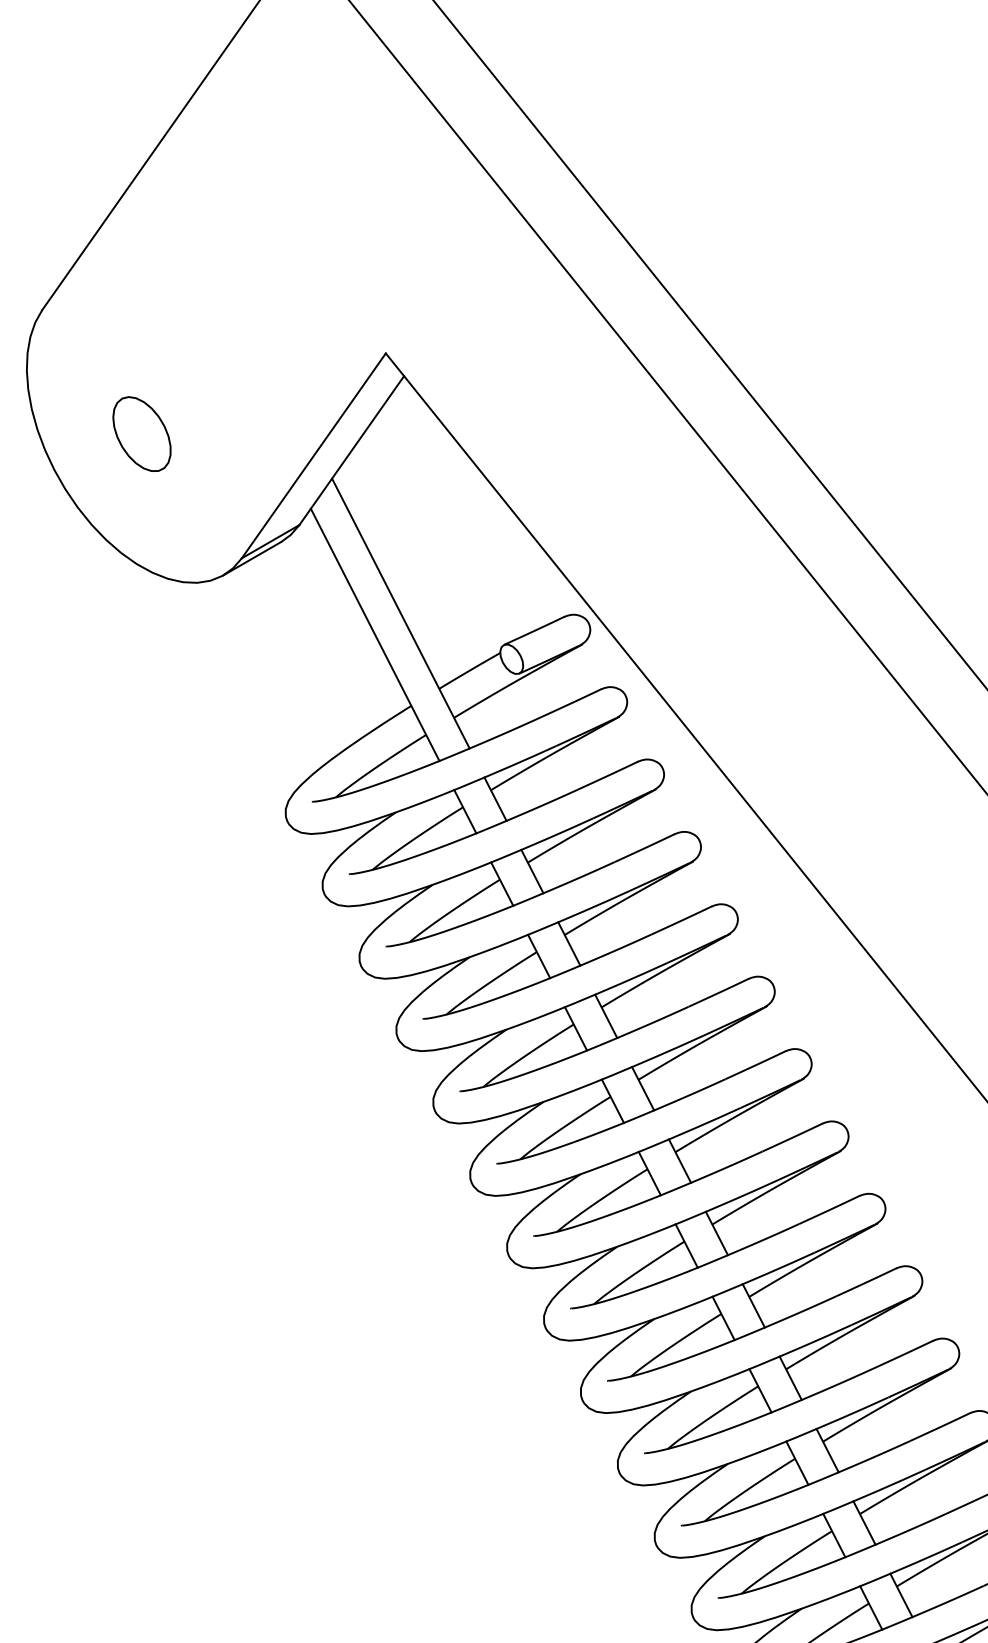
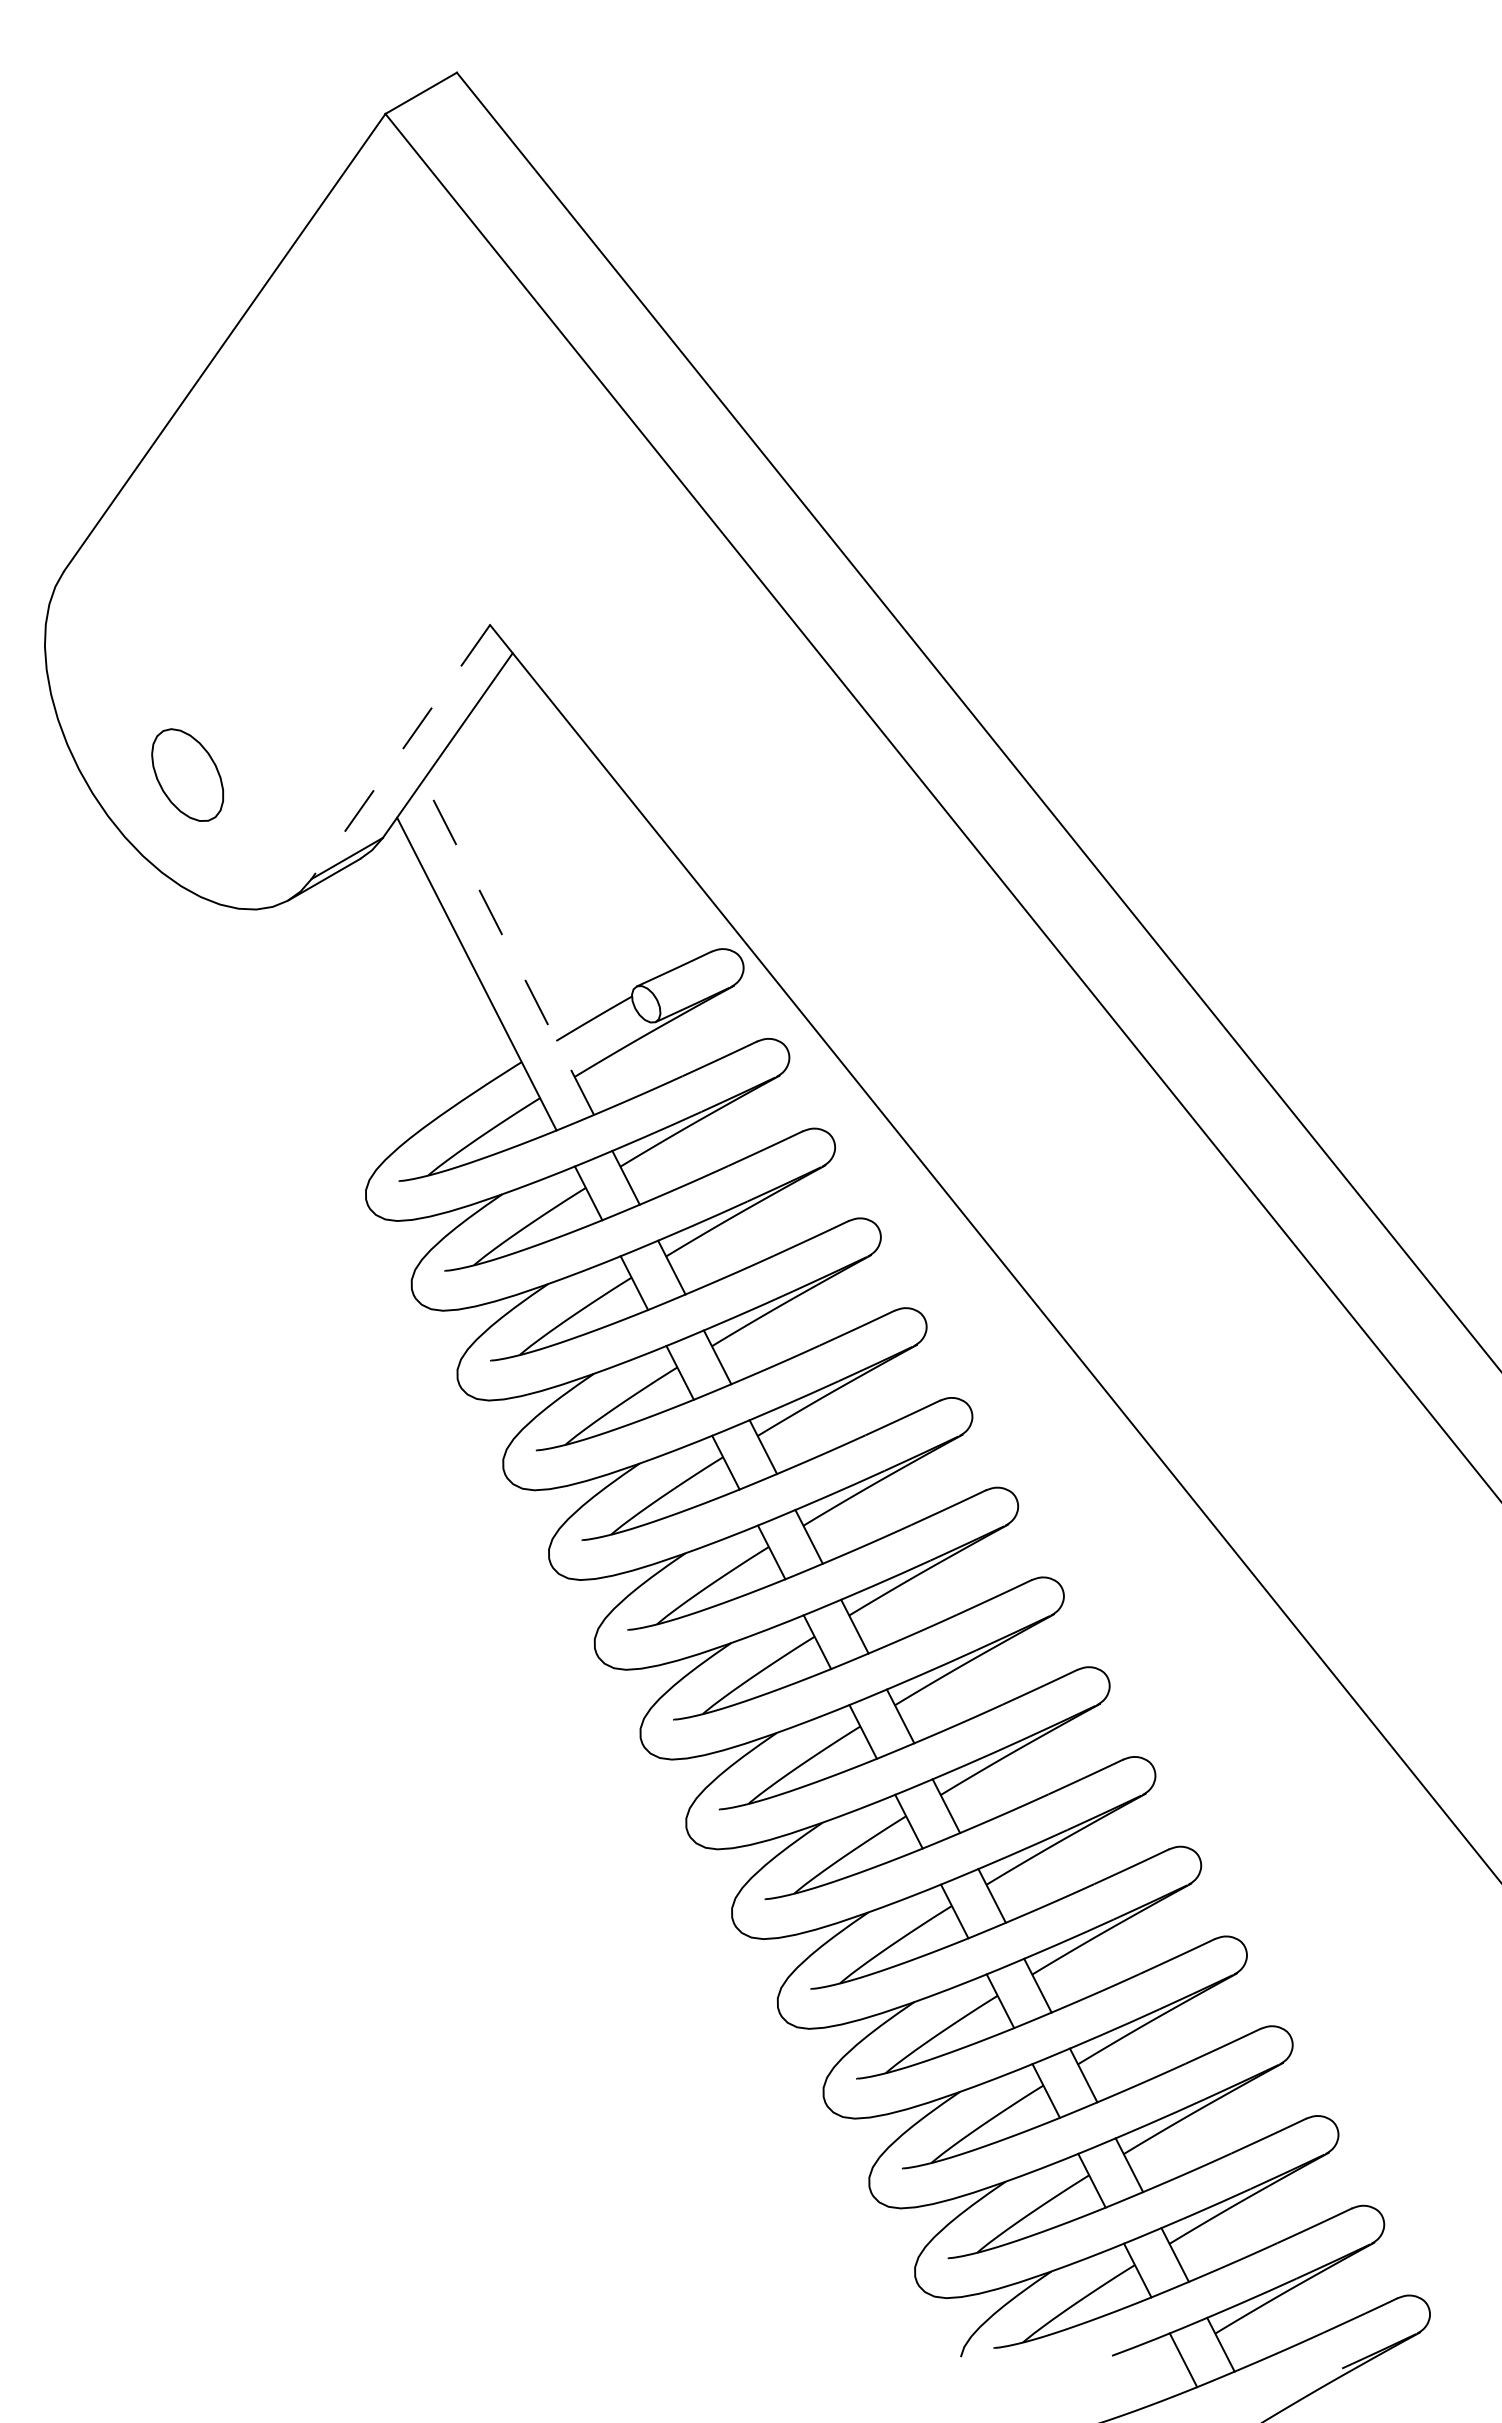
part: (141, 433) -> (187, 774), moved
line: (313, 456) -> (400, 752), solid -> dashed
line: (400, 613) -> (508, 947), solid -> dashed

